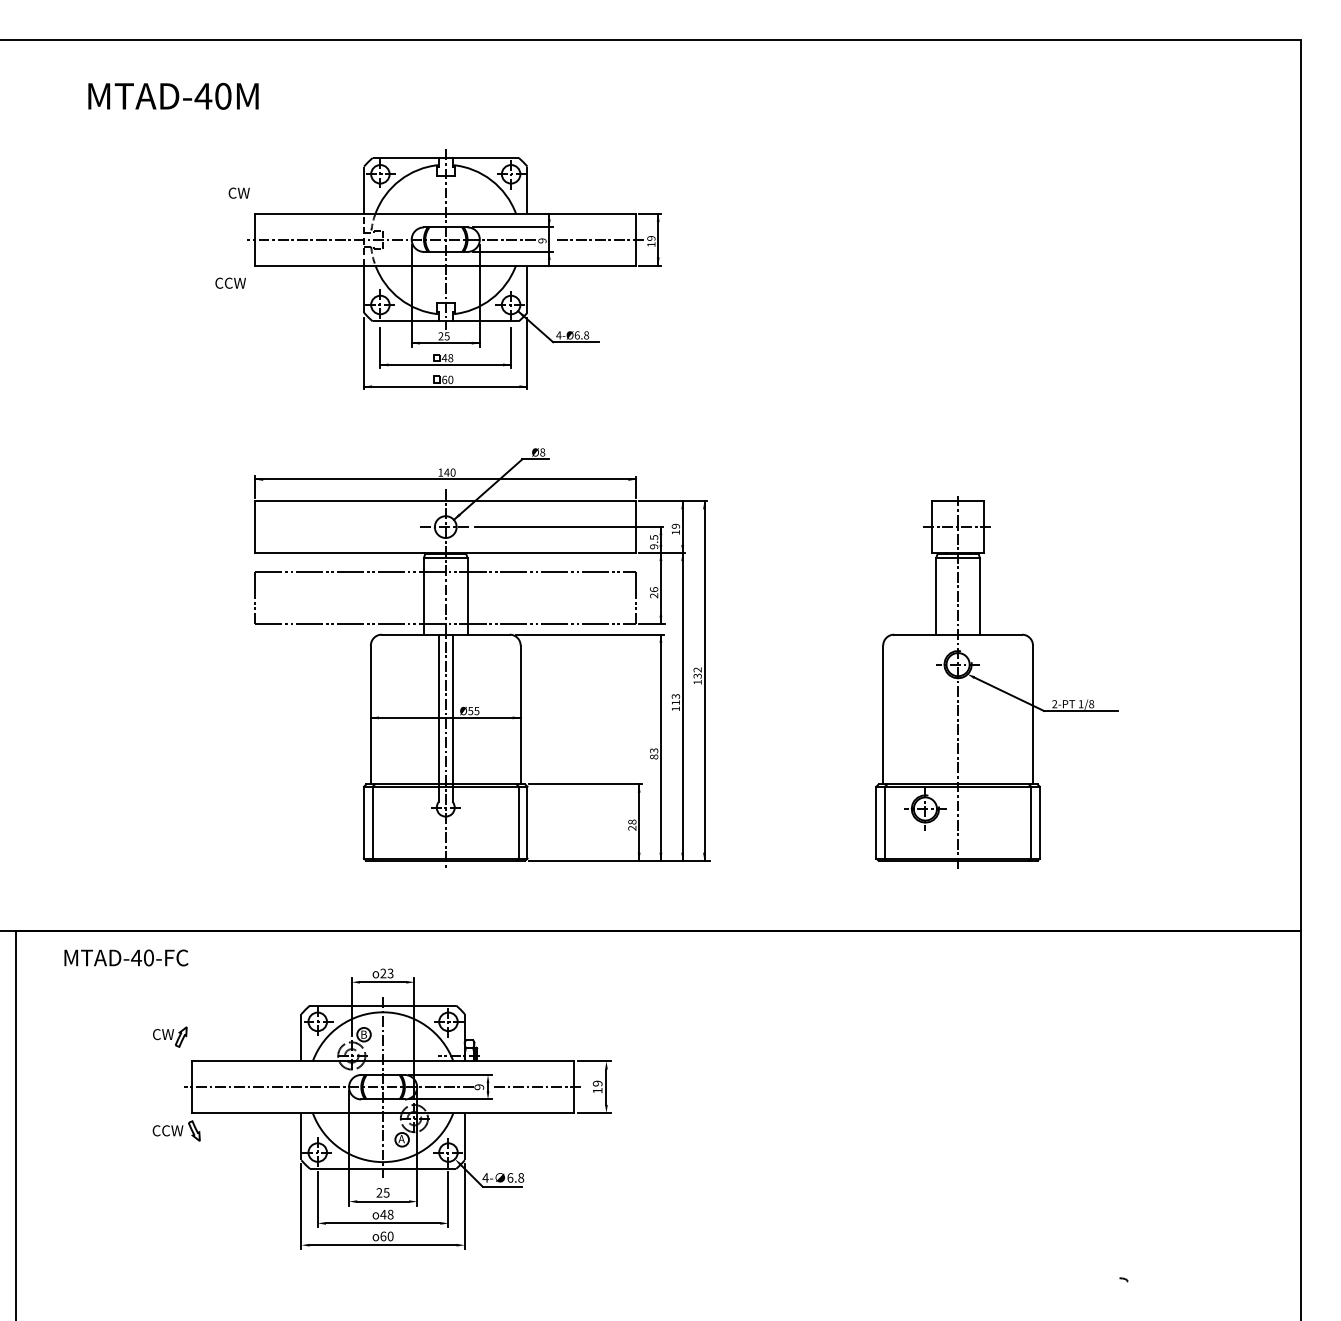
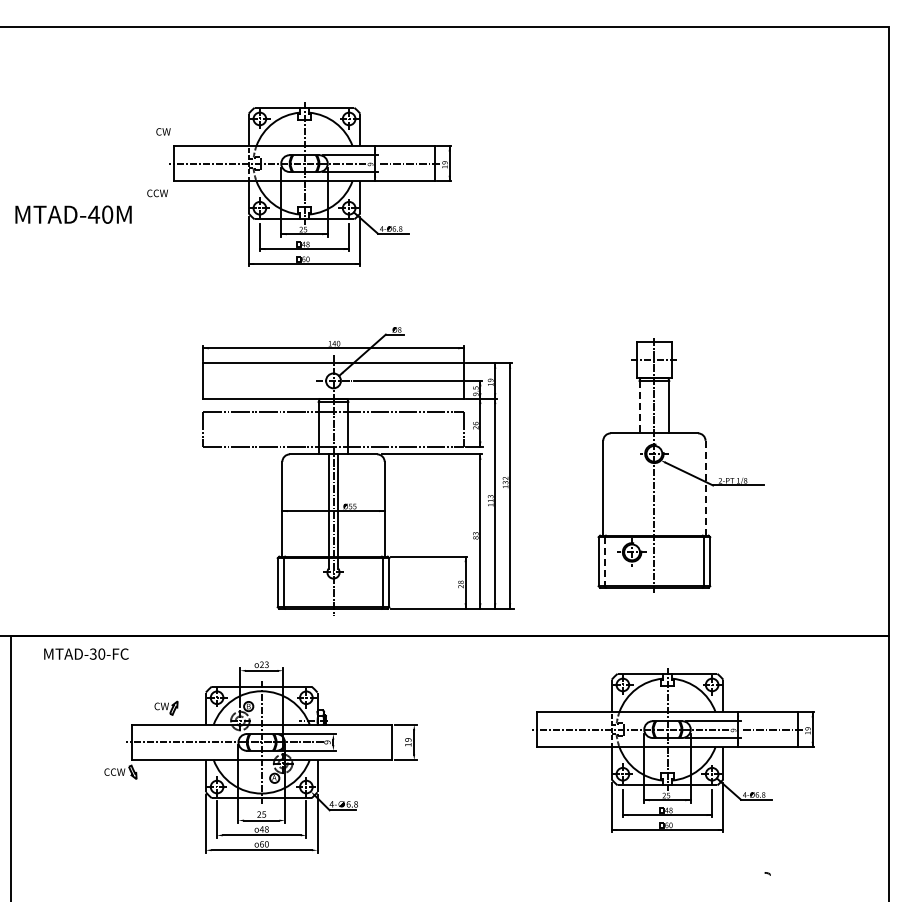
text: (173, 96) -> (73, 214), moved
line: (936, 596) -> (639, 407), solid -> dashed
part: (482, 659) -> (358, 471), moved
line: (1032, 715) -> (705, 488), solid -> dashed
line: (885, 822) -> (604, 561), solid -> dashed
text: (135, 957) -> (92, 653), MTAD-40-FC -> MTAD-30-FC
part: (170, 1036) -> (166, 707), moved
line: (535, 1087) -> (365, 742), removed
part: (986, 1099) -> (673, 750), added

